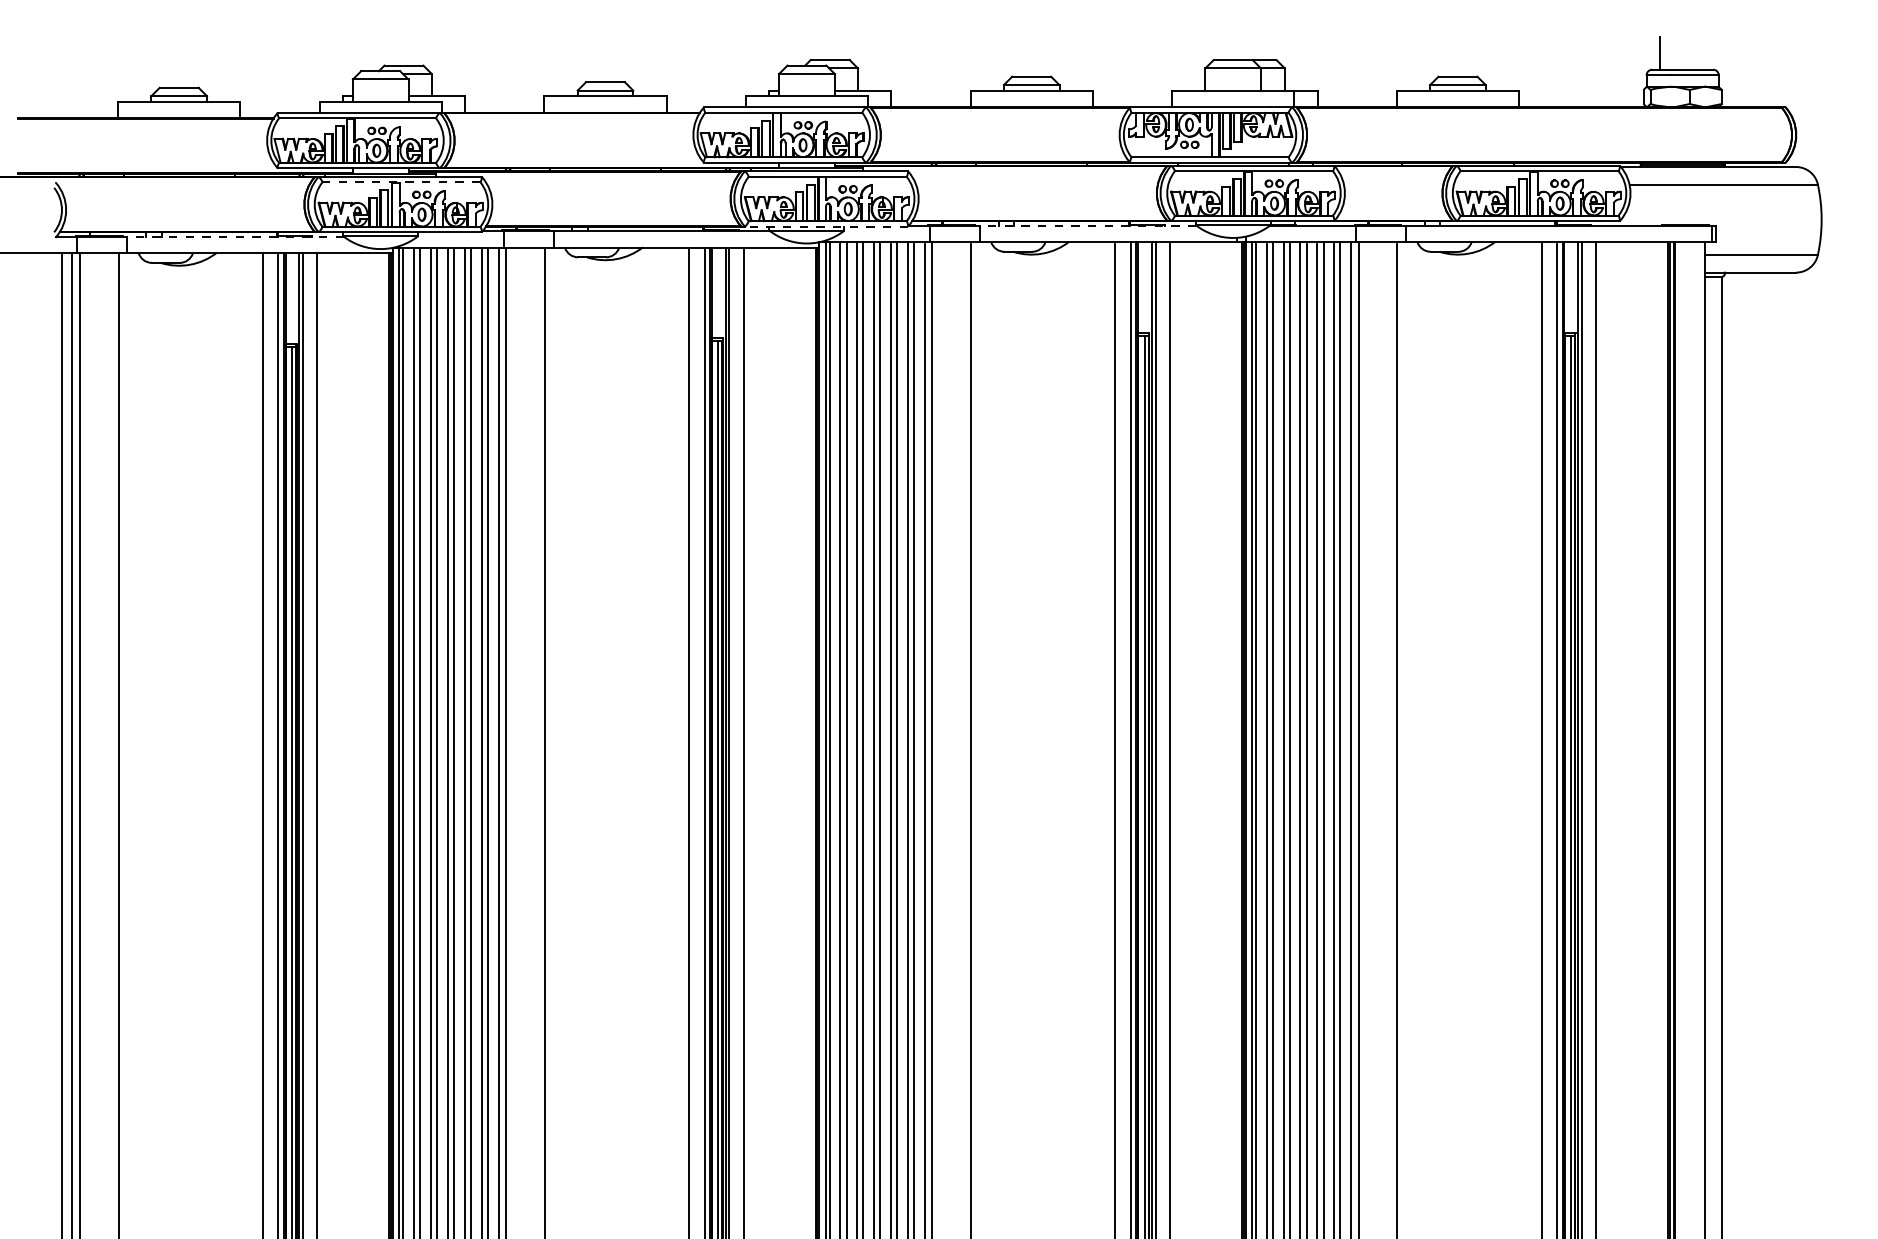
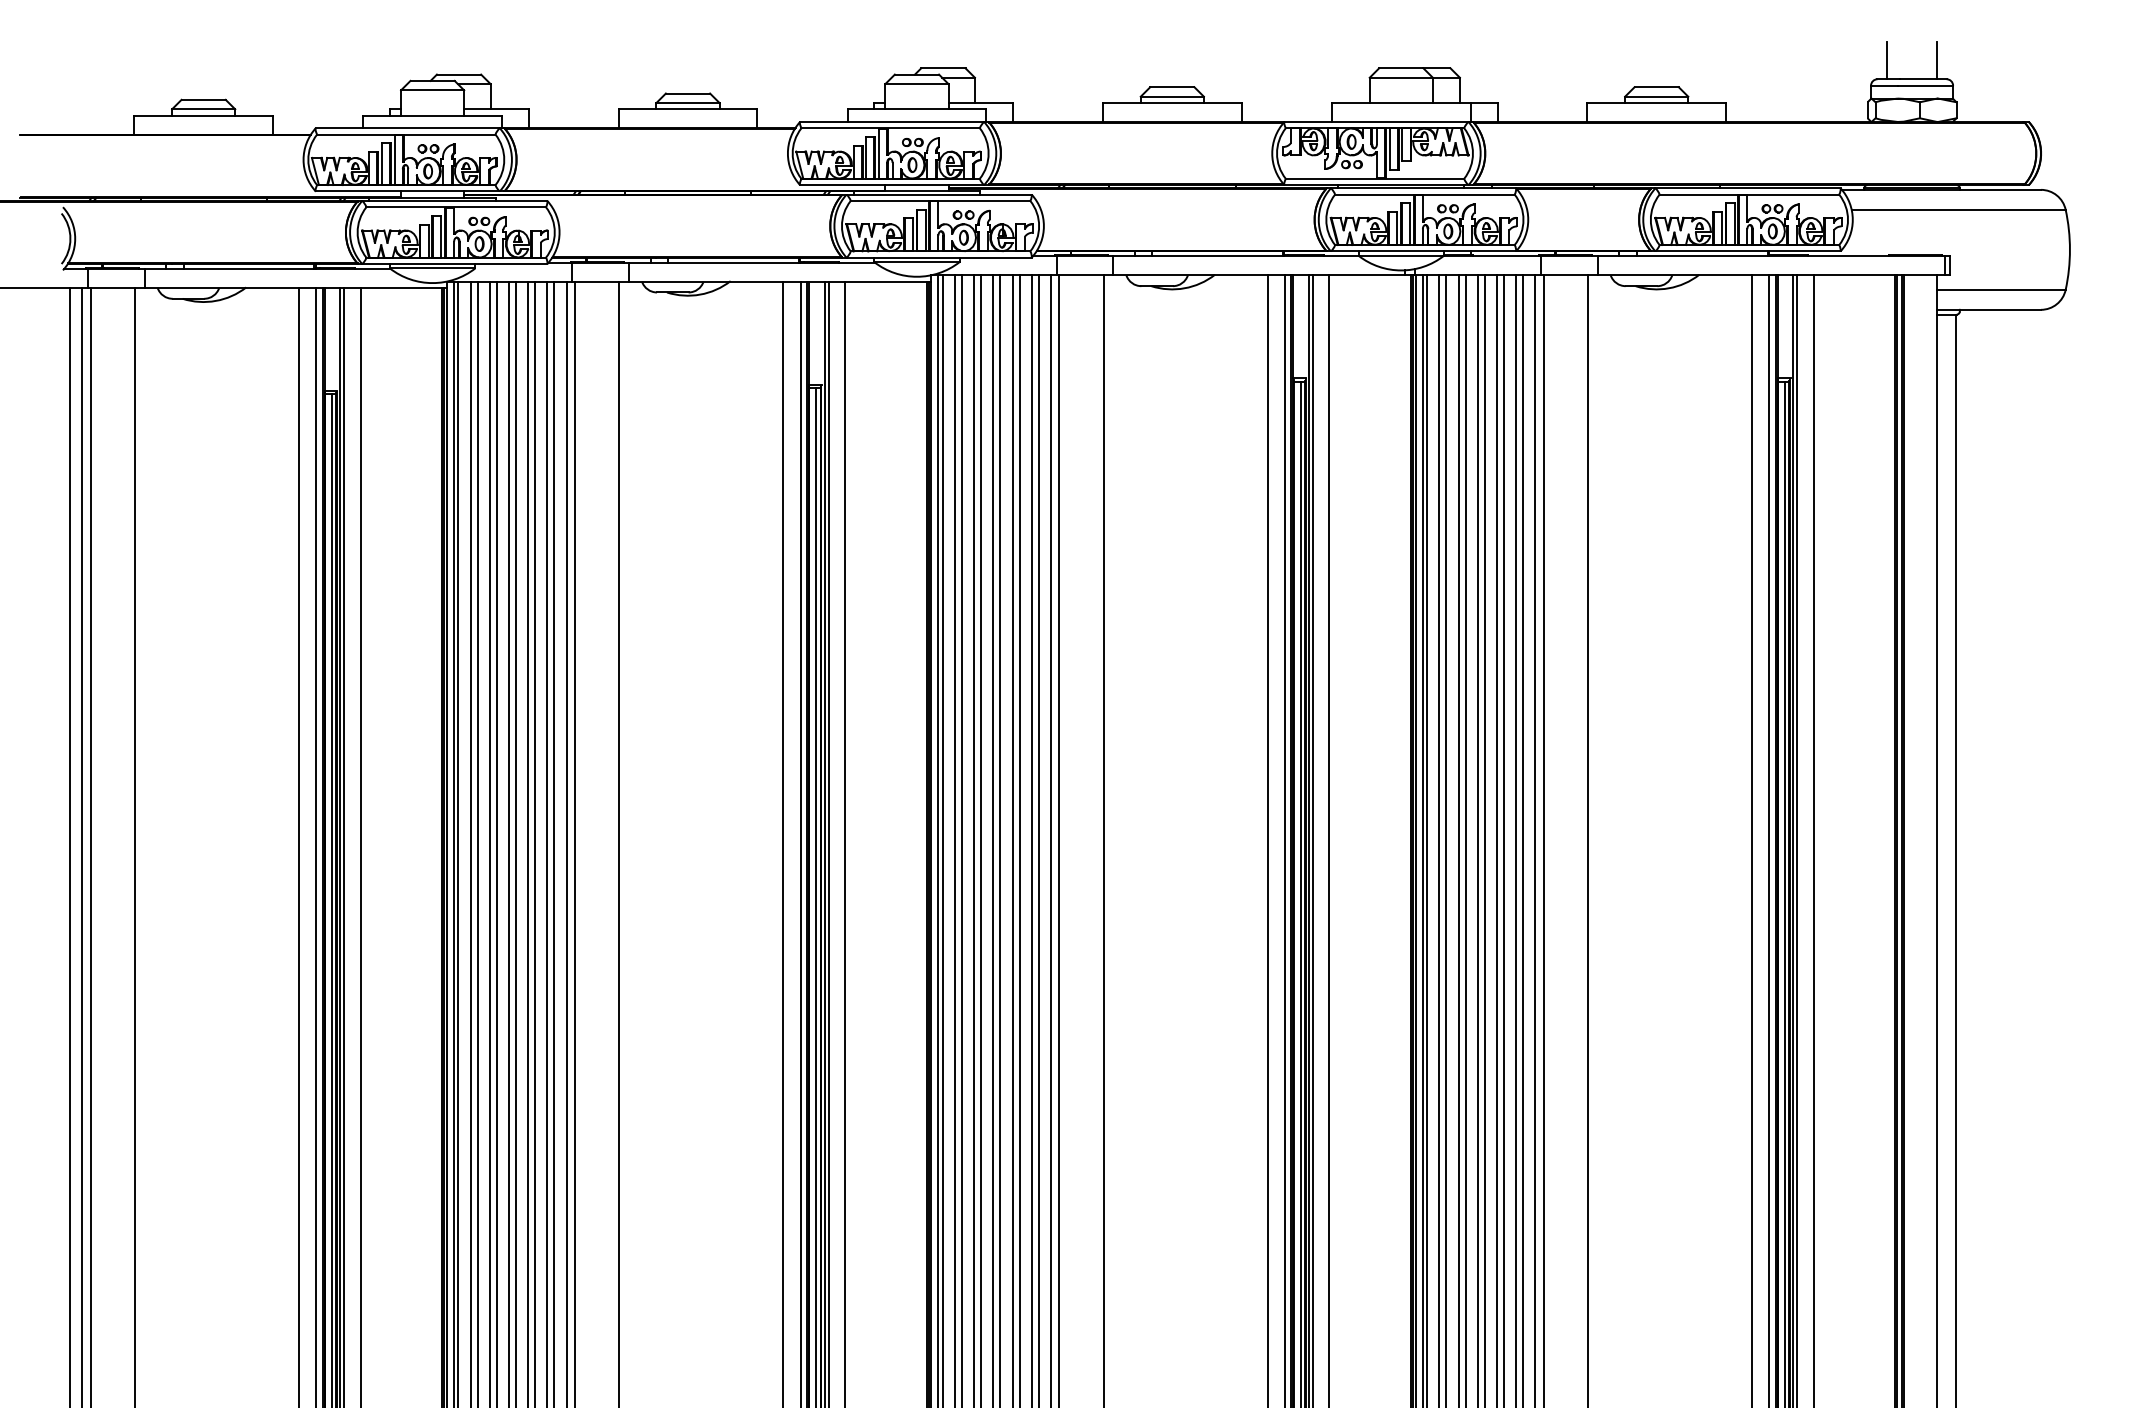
line: (1704, 52) -> (1936, 59), added
line: (401, 182) -> (456, 207), dashed -> solid
line: (1087, 225) -> (1235, 256), dashed -> solid
line: (826, 226) -> (939, 257), dashed -> solid
line: (235, 236) -> (267, 268), dashed -> solid

